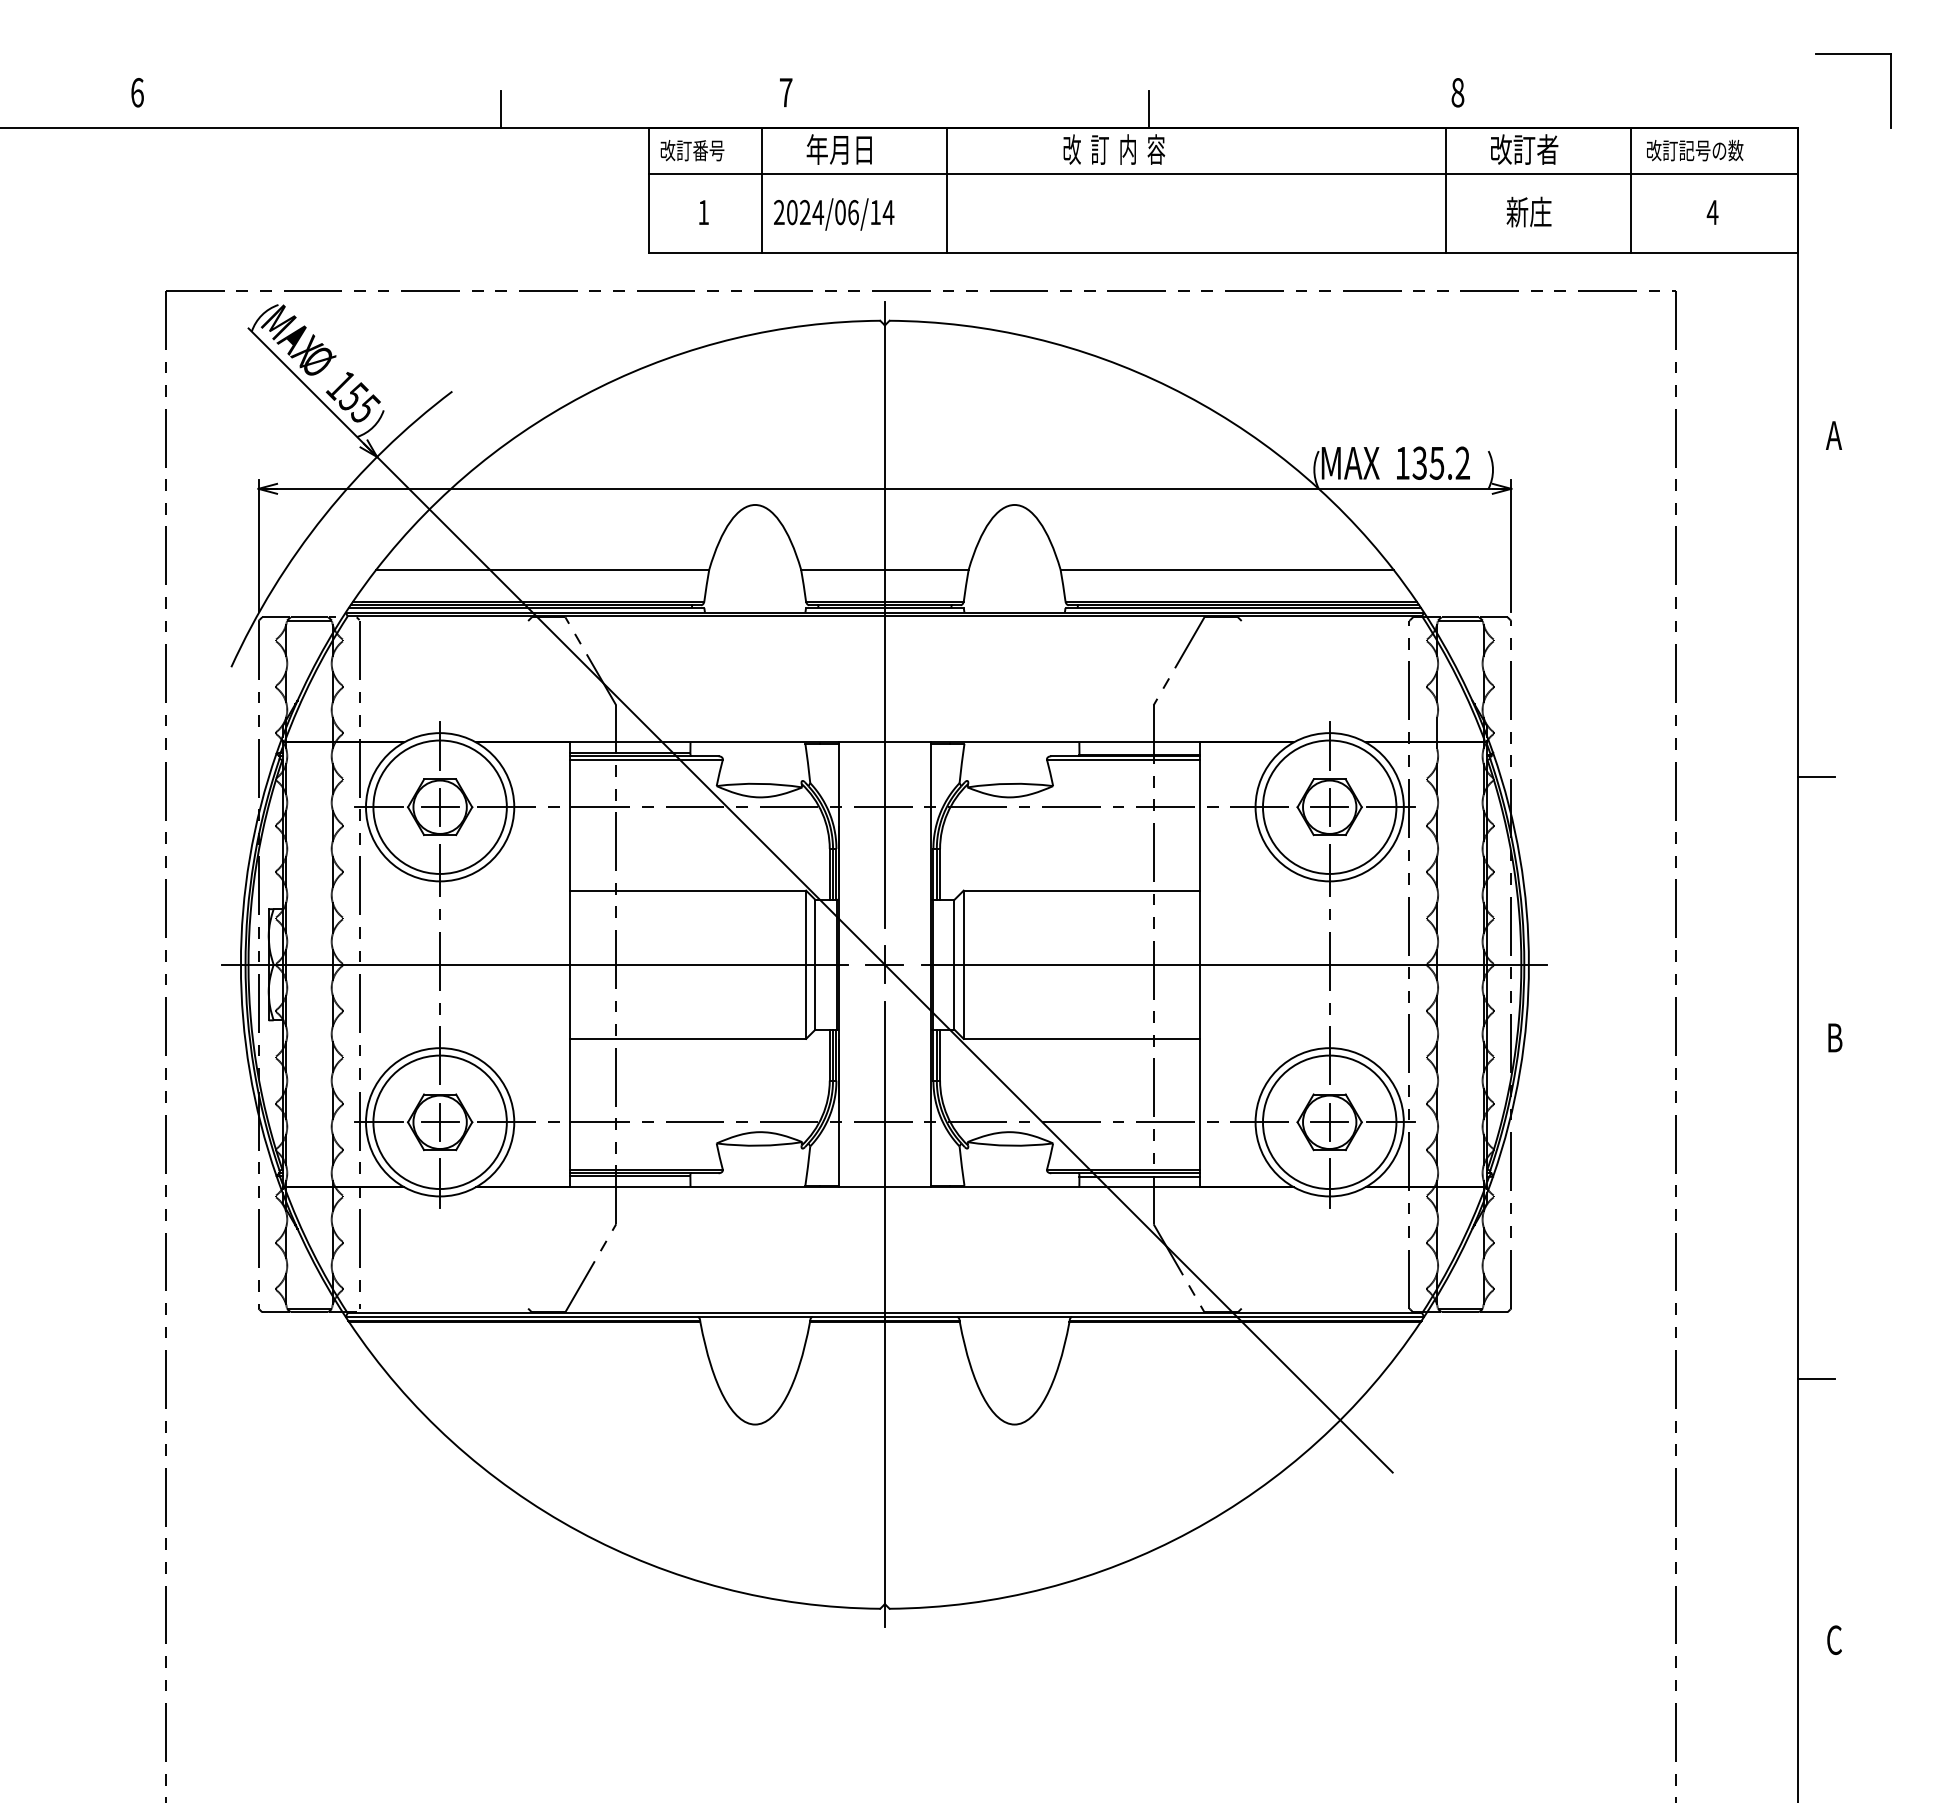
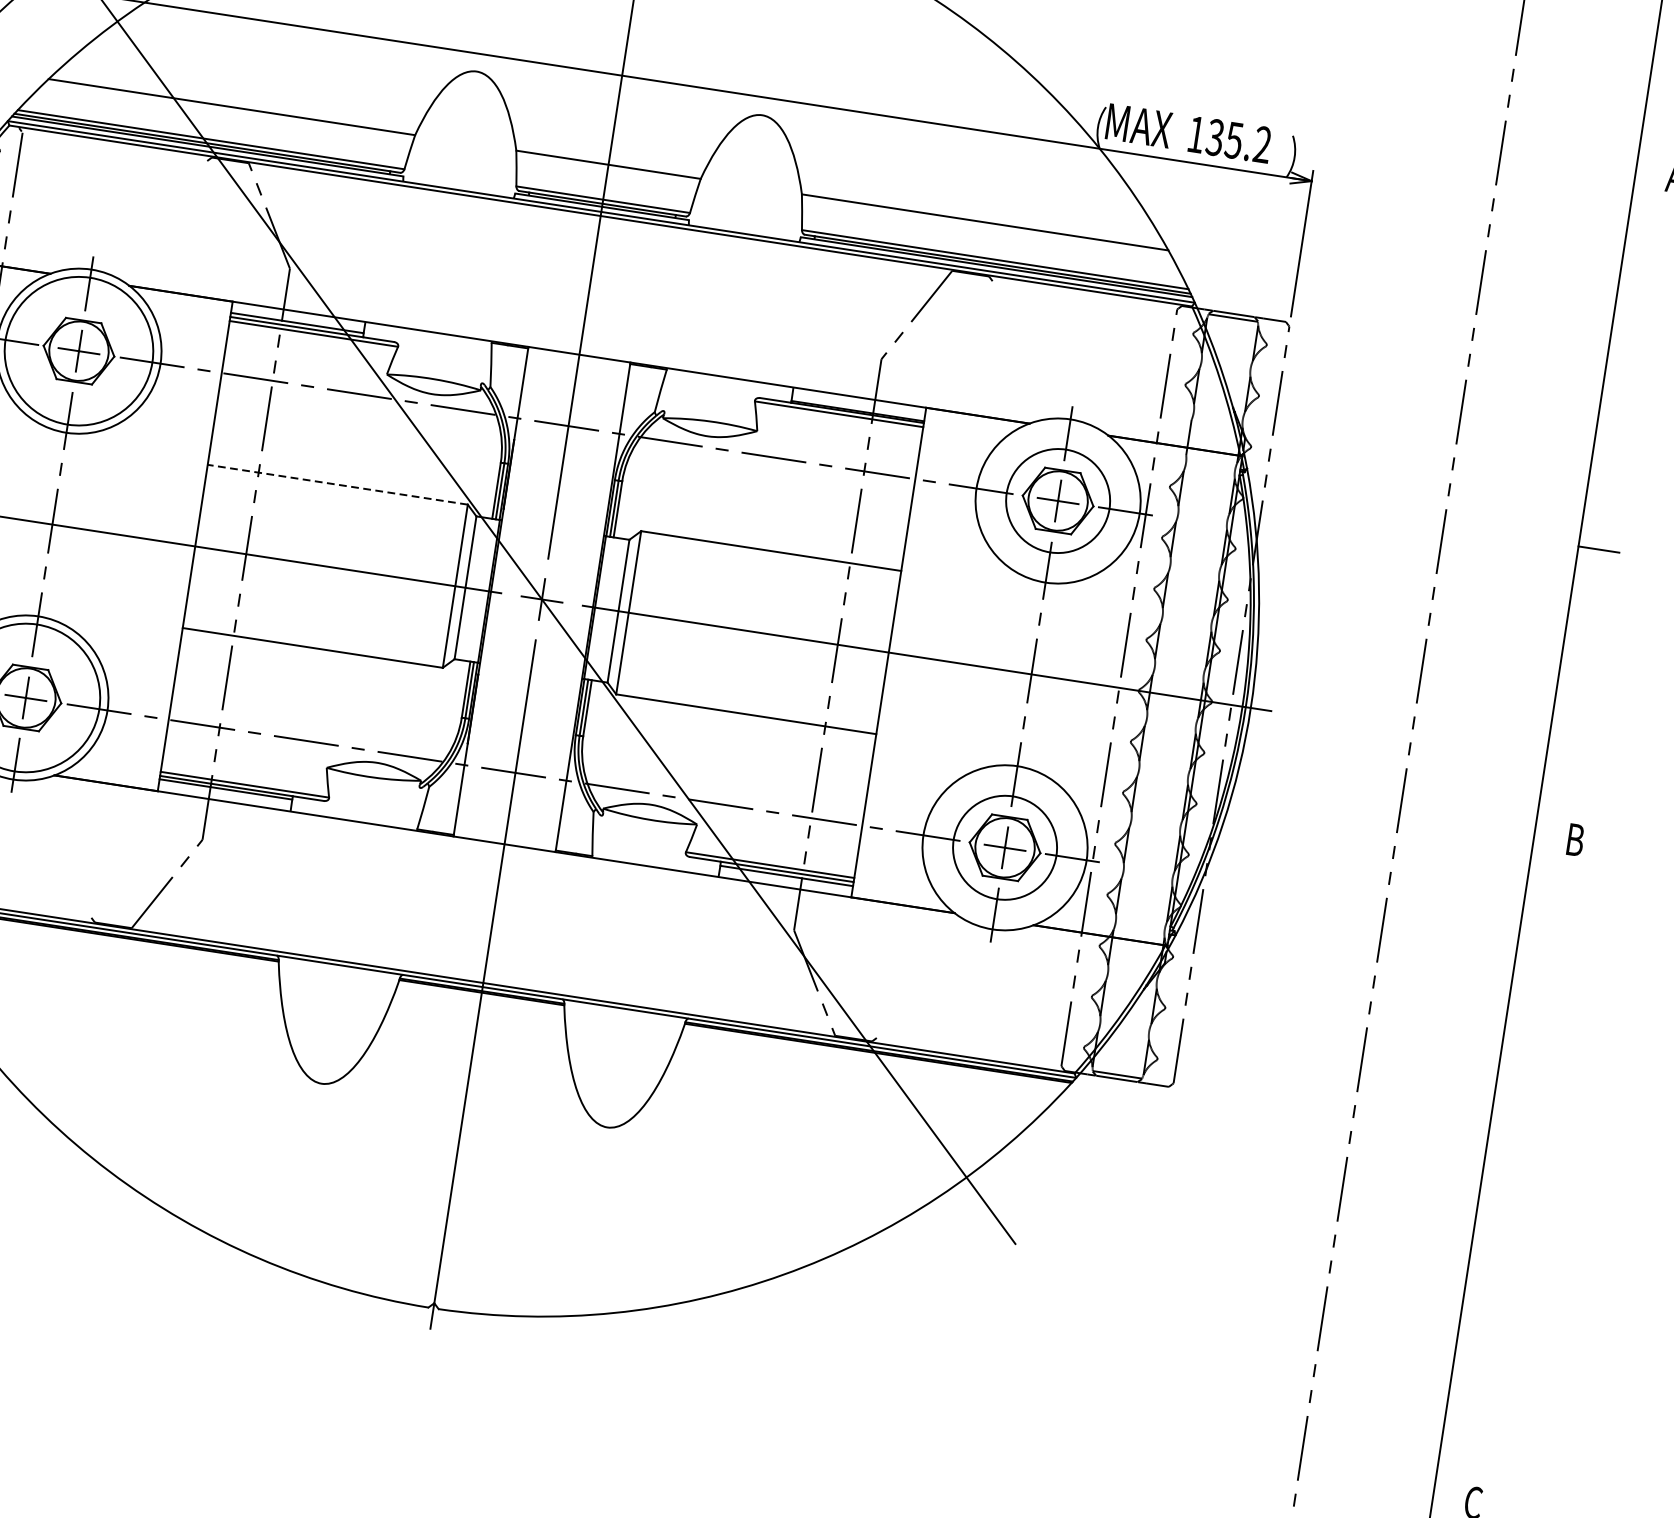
circle: (1329, 806) -> (1058, 500), size x0.7
line: (687, 890) -> (337, 484), solid -> dashed
circle: (1329, 1122) -> (1004, 847), size x0.7
line: (1815, 1379) -> (1496, 1212), removed

